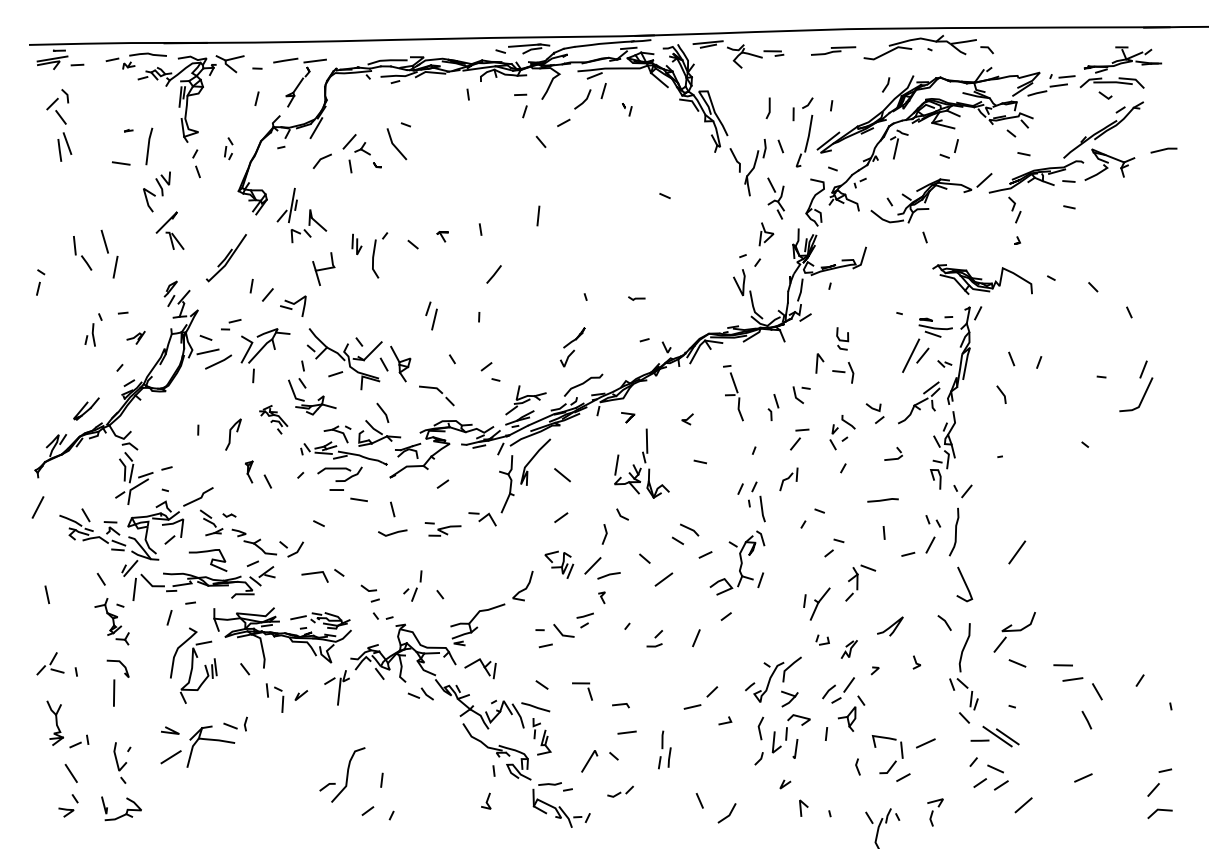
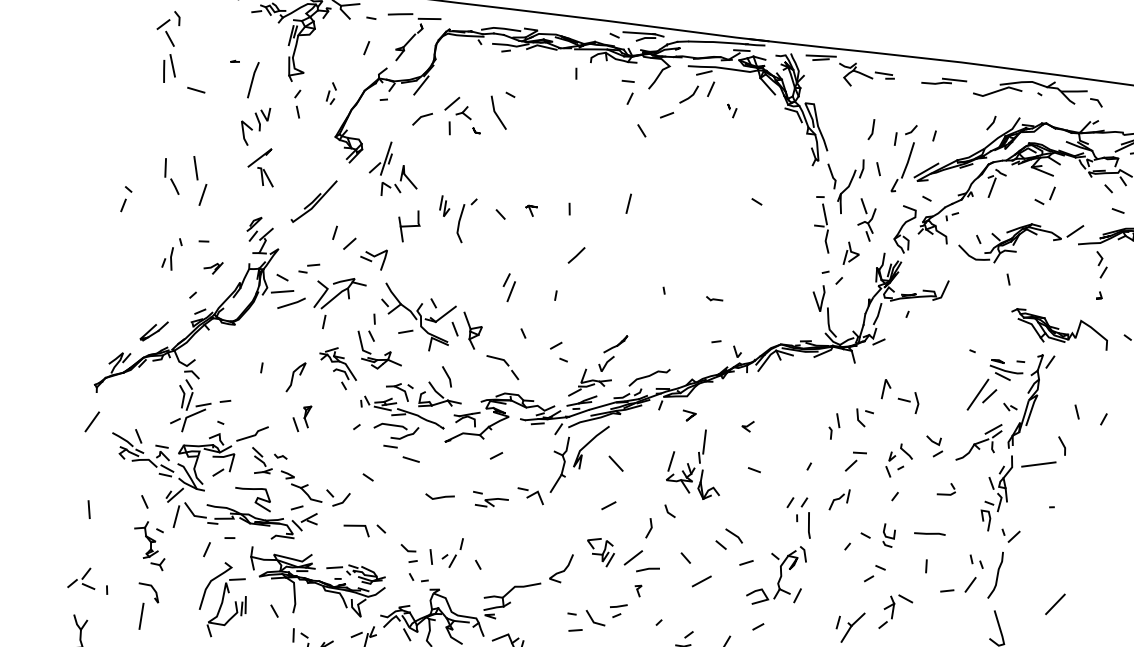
line: (121, 163) -> (196, 90), moved
part: (842, 338) -> (888, 535), moved
part: (572, 347) -> (612, 353), moved
part: (733, 393) -> (822, 224), moved
line: (980, 415) -> (1038, 463), added
part: (273, 419) -> (337, 367), size x1.43
line: (267, 481) -> (295, 424), moved
line: (392, 509) -> (431, 556), moved

